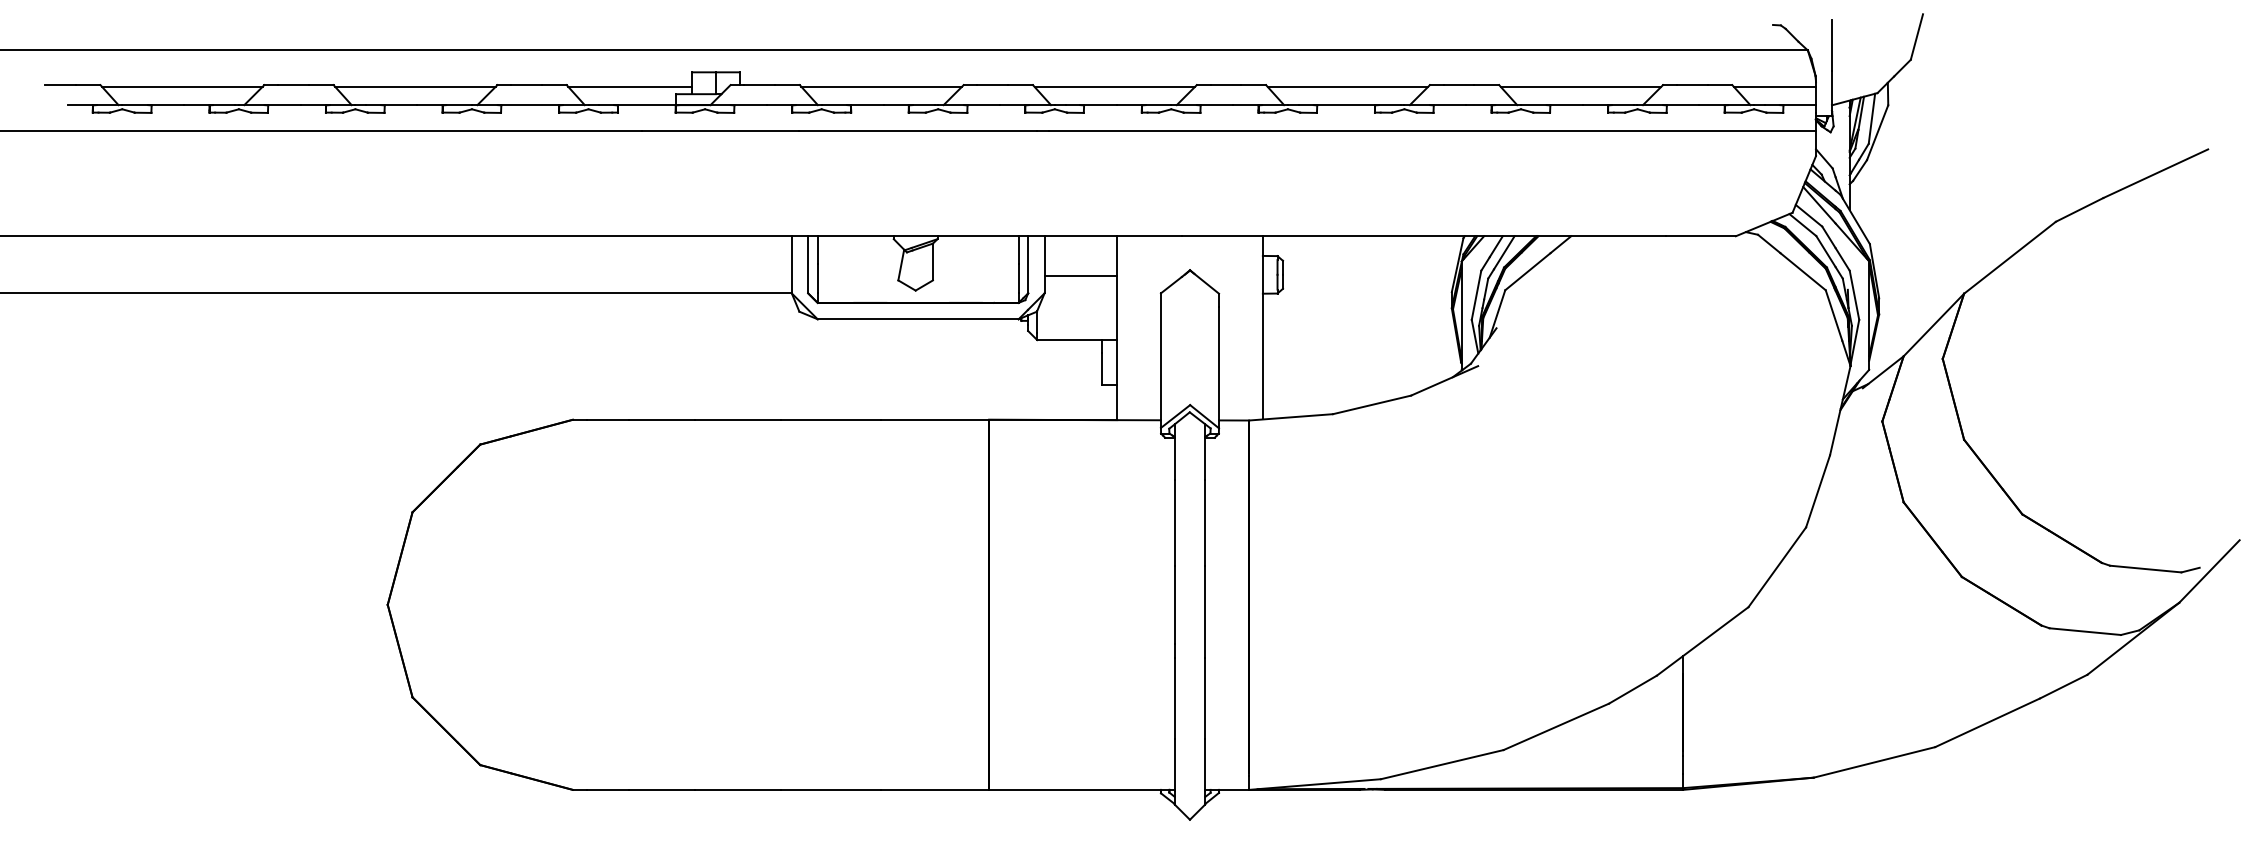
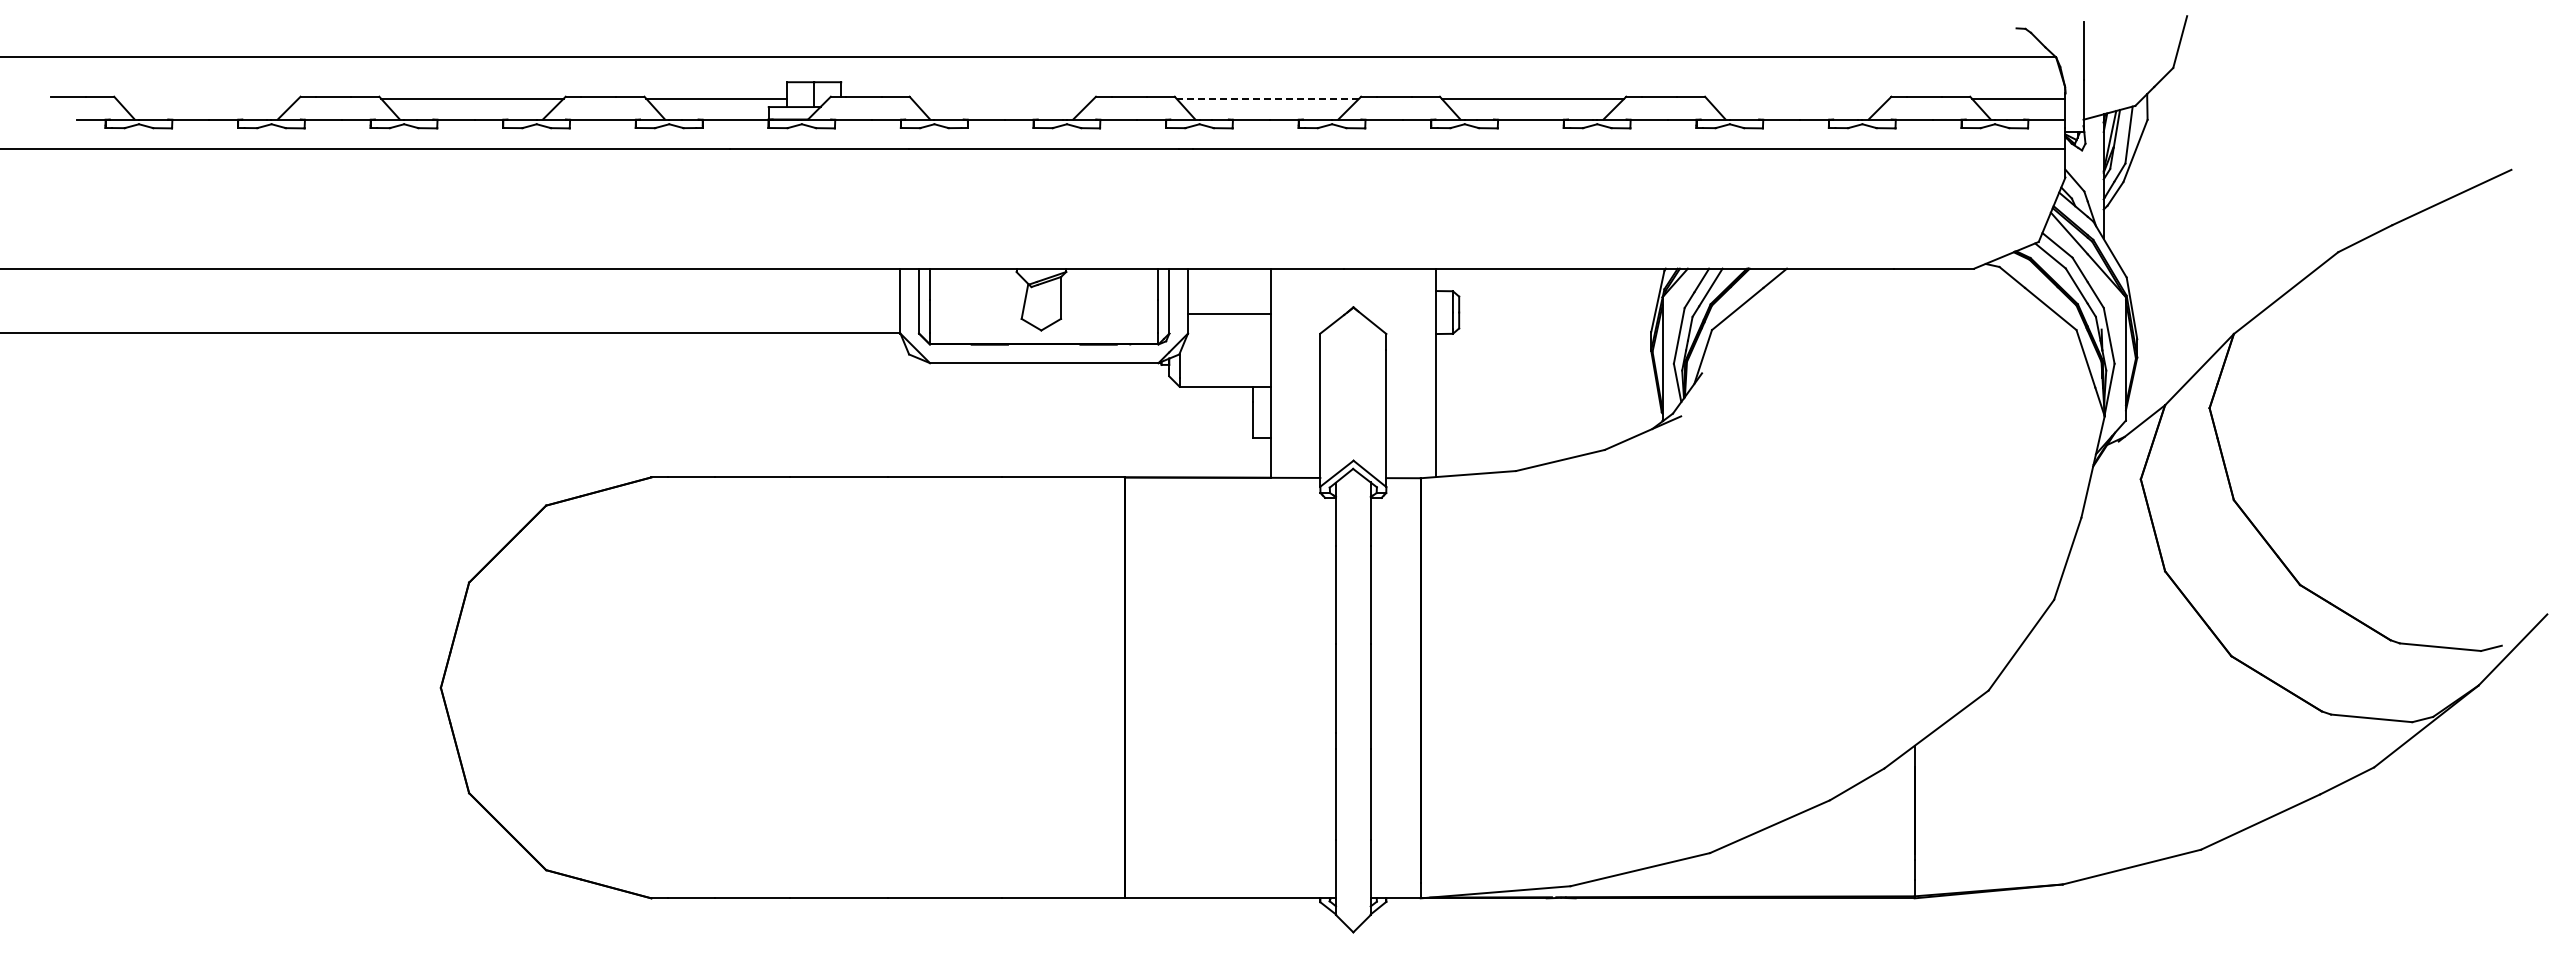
line: (182, 86) -> (207, 98), removed
line: (881, 86) -> (1002, 98), removed
line: (1114, 86) -> (1267, 98), solid -> dashed
line: (1580, 86) -> (1797, 98), removed

